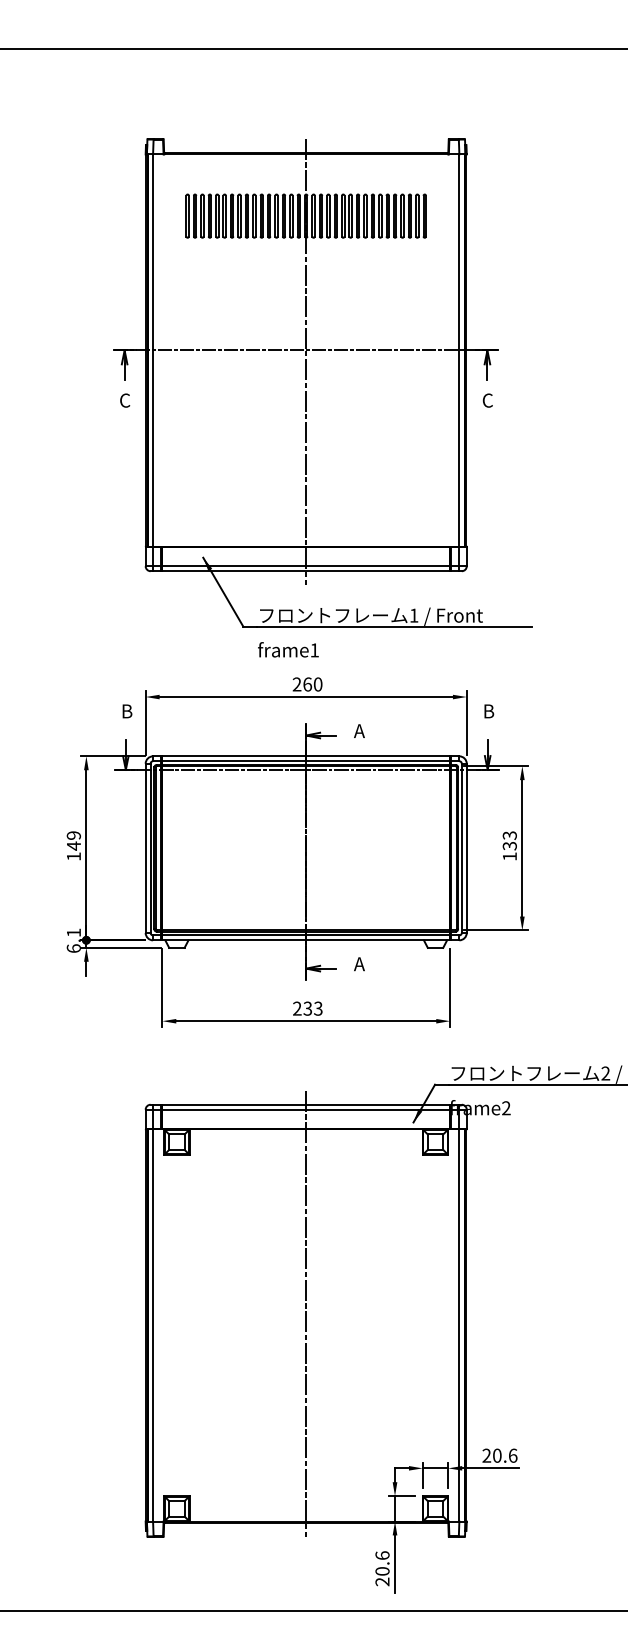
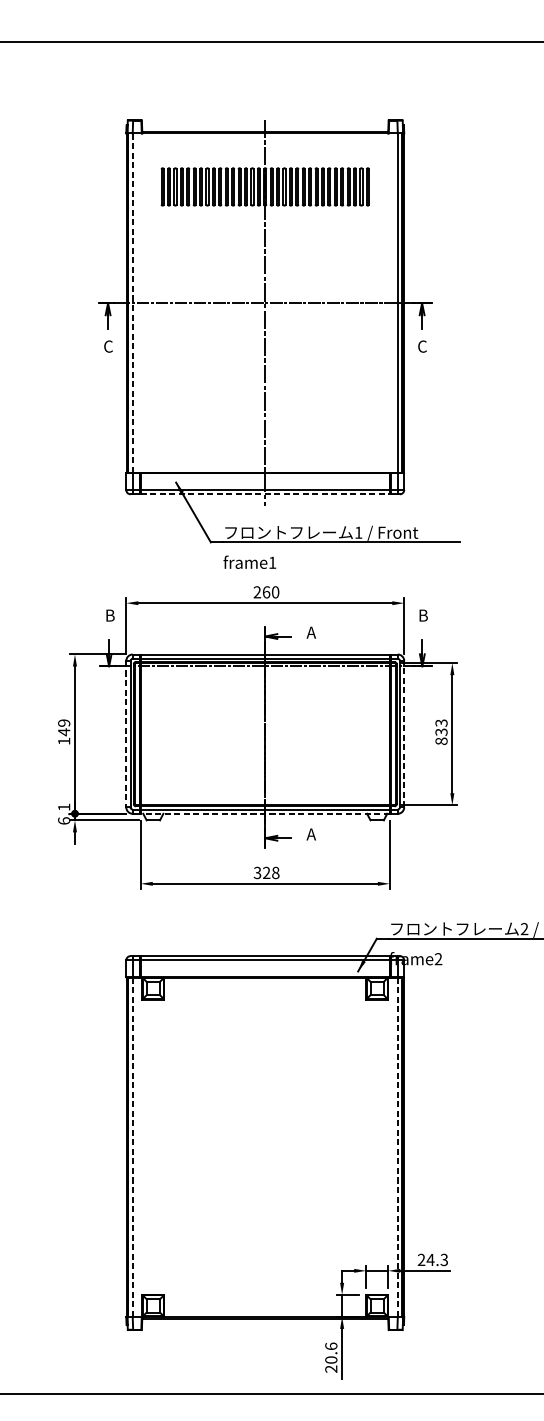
line: (153, 349) -> (133, 302), solid -> dashed
line: (306, 571) -> (265, 494), solid -> dashed
line: (145, 848) -> (126, 734), solid -> dashed
line: (466, 848) -> (404, 734), solid -> dashed
text: (509, 856) -> (441, 741), 133 -> 833
line: (306, 940) -> (265, 813), solid -> dashed
text: (307, 1008) -> (266, 872), 233 -> 328
line: (306, 1313) -> (265, 1136), removed
line: (153, 1326) -> (133, 1148), solid -> dashed
line: (459, 1326) -> (397, 1148), solid -> dashed
text: (504, 1455) -> (436, 1259), 20.6 -> 24.3

